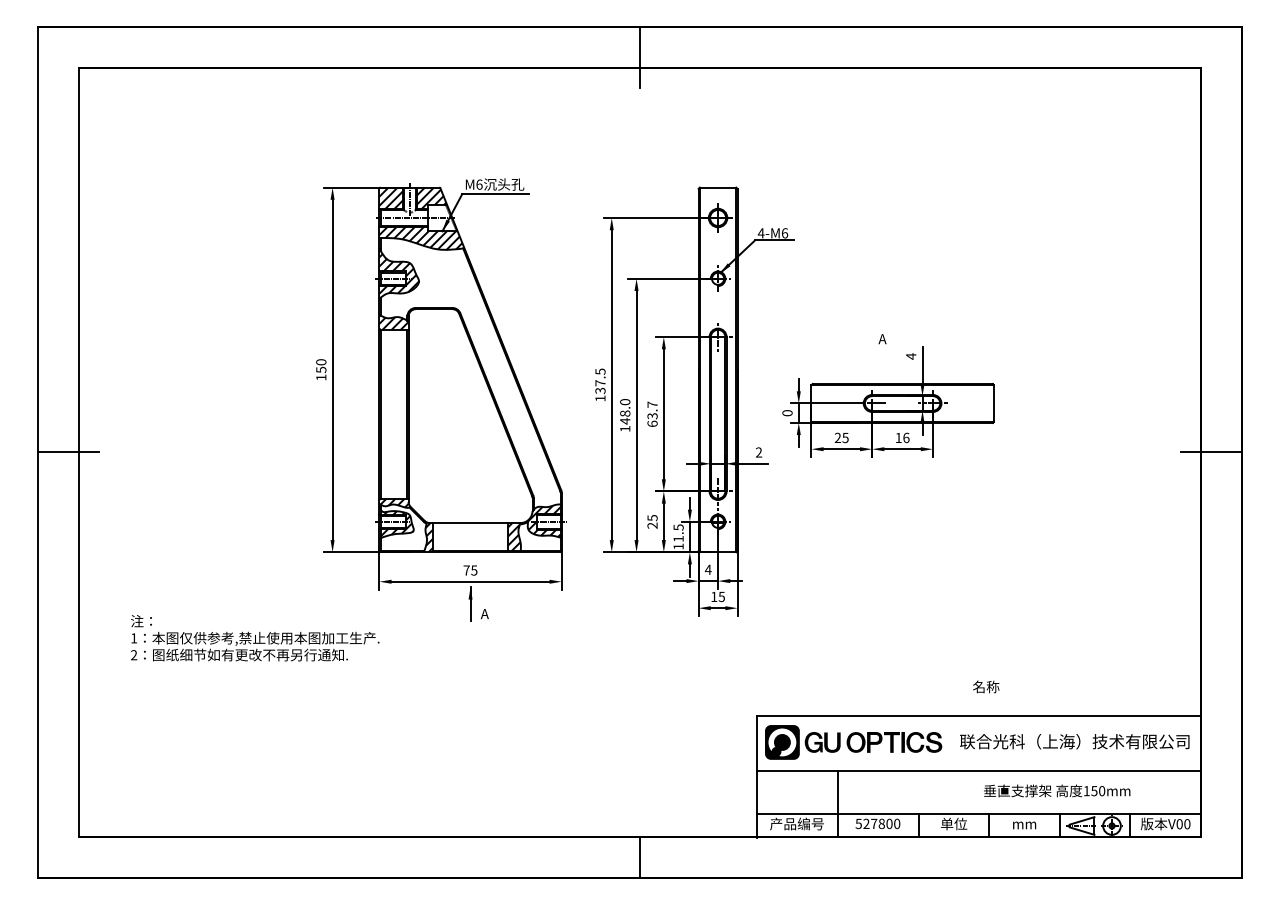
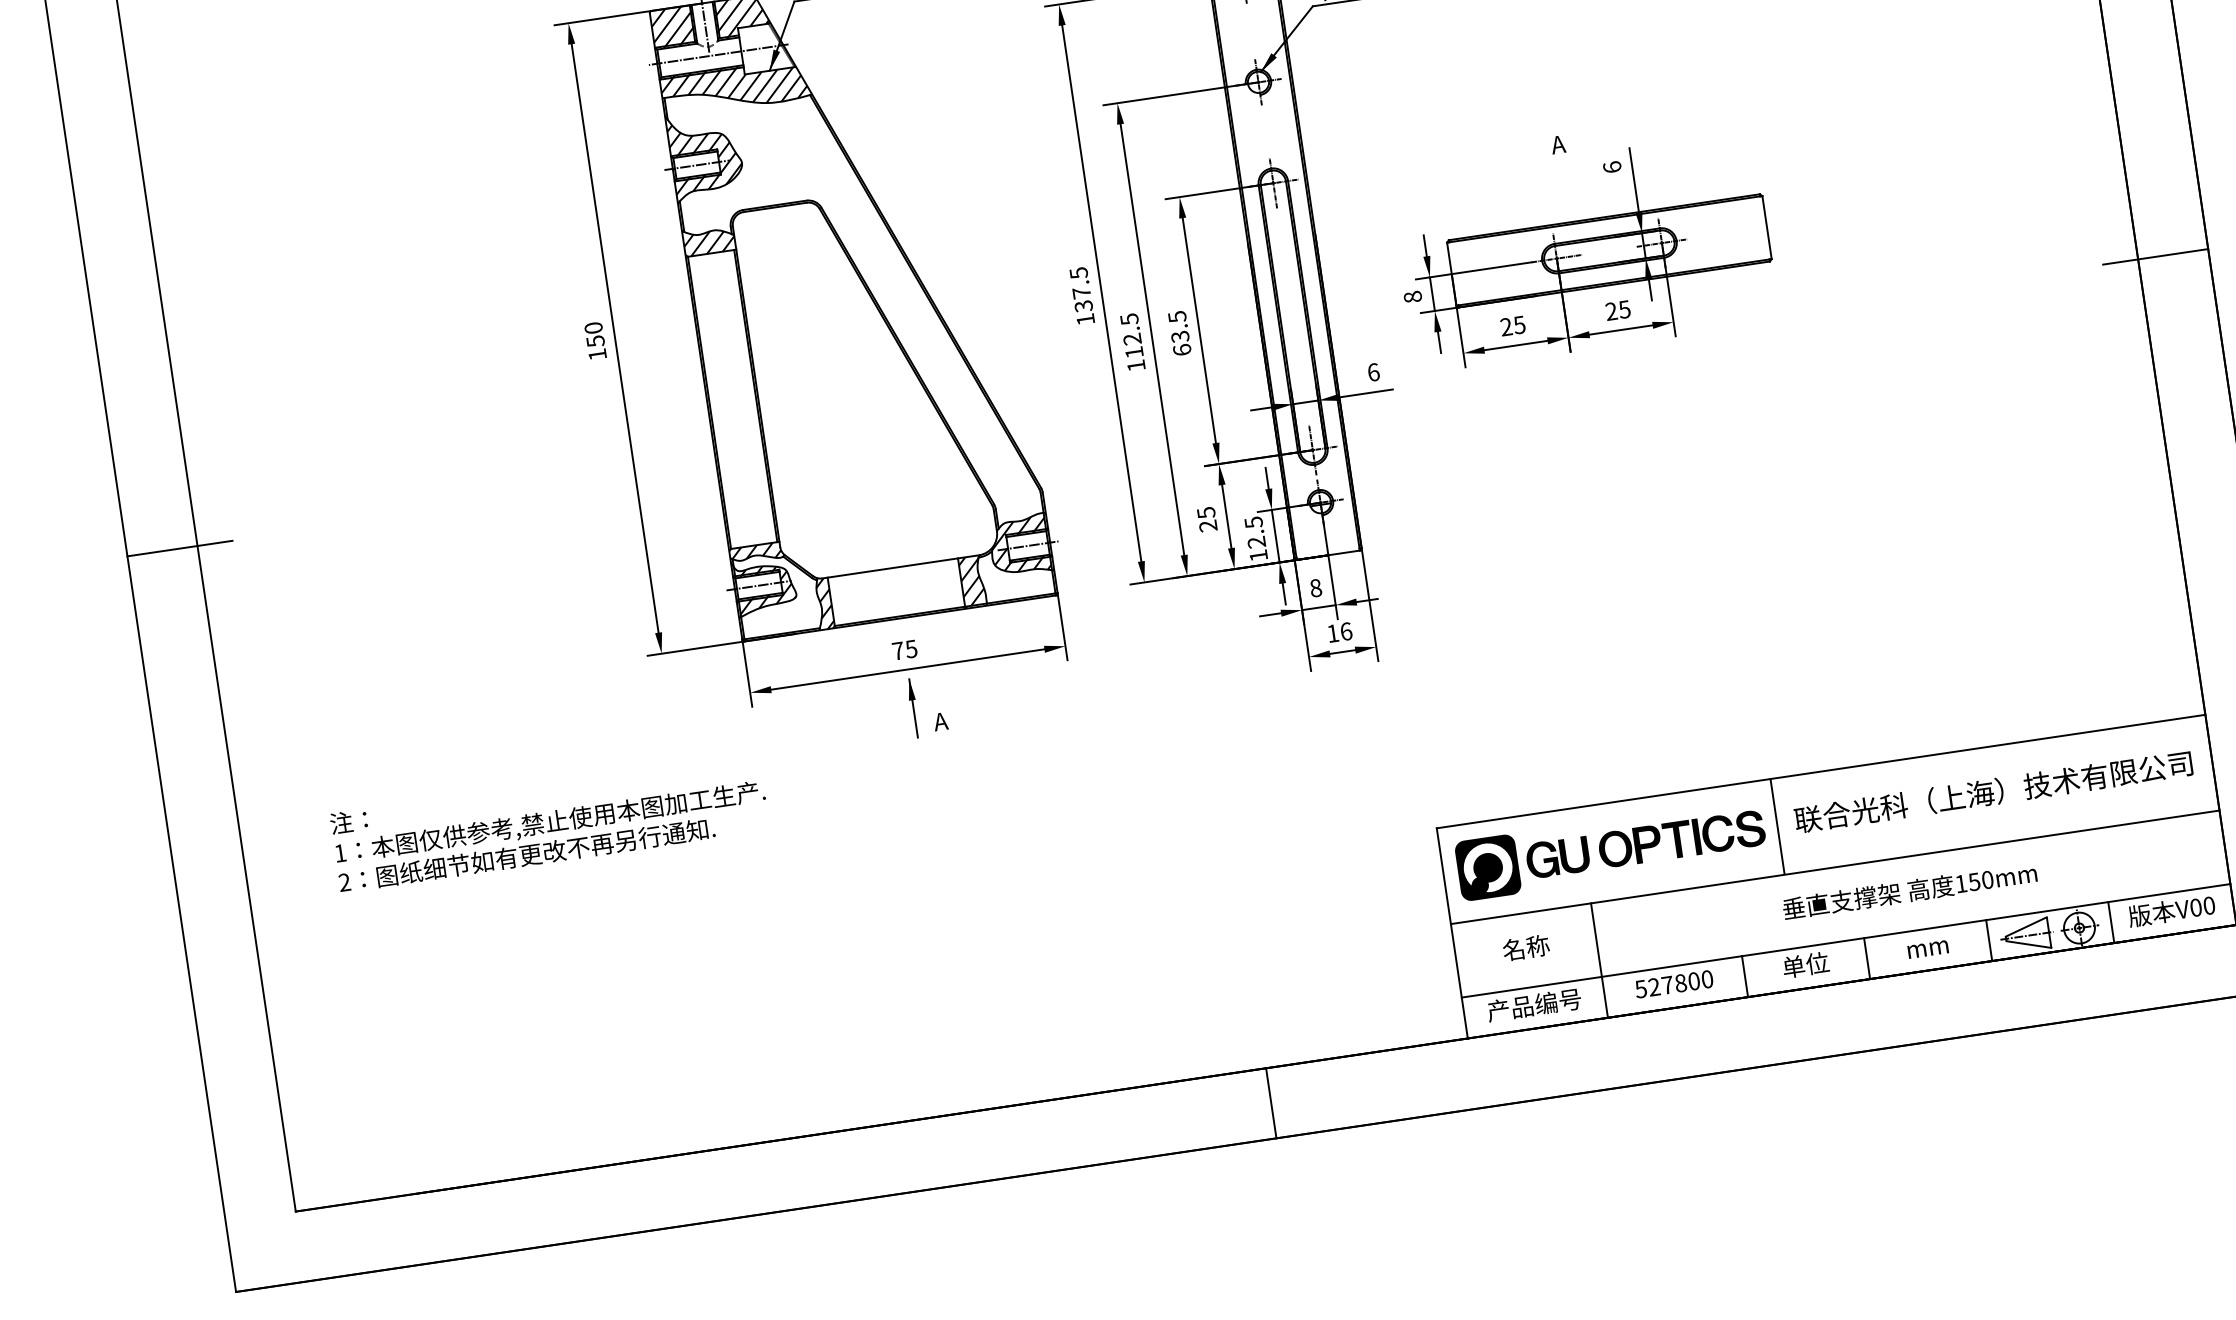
text: (911, 356) -> (1612, 167), 4 -> 6
text: (652, 404) -> (1177, 316), 63.7 -> 63.5
text: (625, 411) -> (1132, 335), 148.0 -> 112.5
text: (787, 413) -> (1412, 297), 0 -> 8
text: (902, 437) -> (1617, 309), 16 -> 25
text: (758, 452) -> (1372, 372), 2 -> 6
text: (678, 538) -> (1256, 541), 11.5 -> 12.5
text: (707, 569) -> (1314, 587), 4 -> 8
text: (721, 596) -> (1345, 630), 15 -> 16
text: (986, 686) -> (1526, 947), moved
line: (949, 742) -> (1777, 825), added
text: (1057, 790) -> (1910, 890), moved

